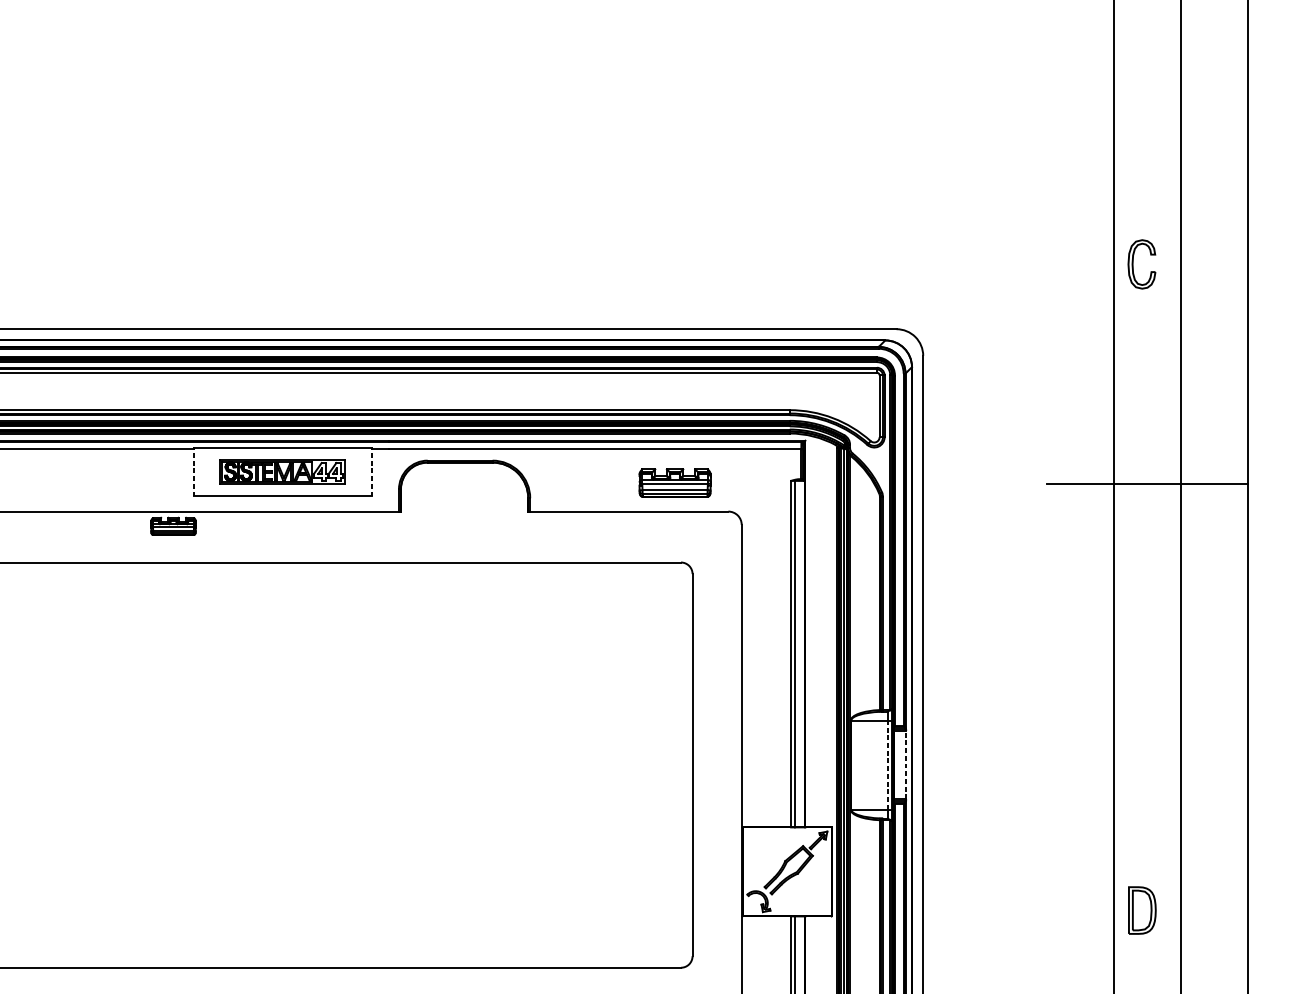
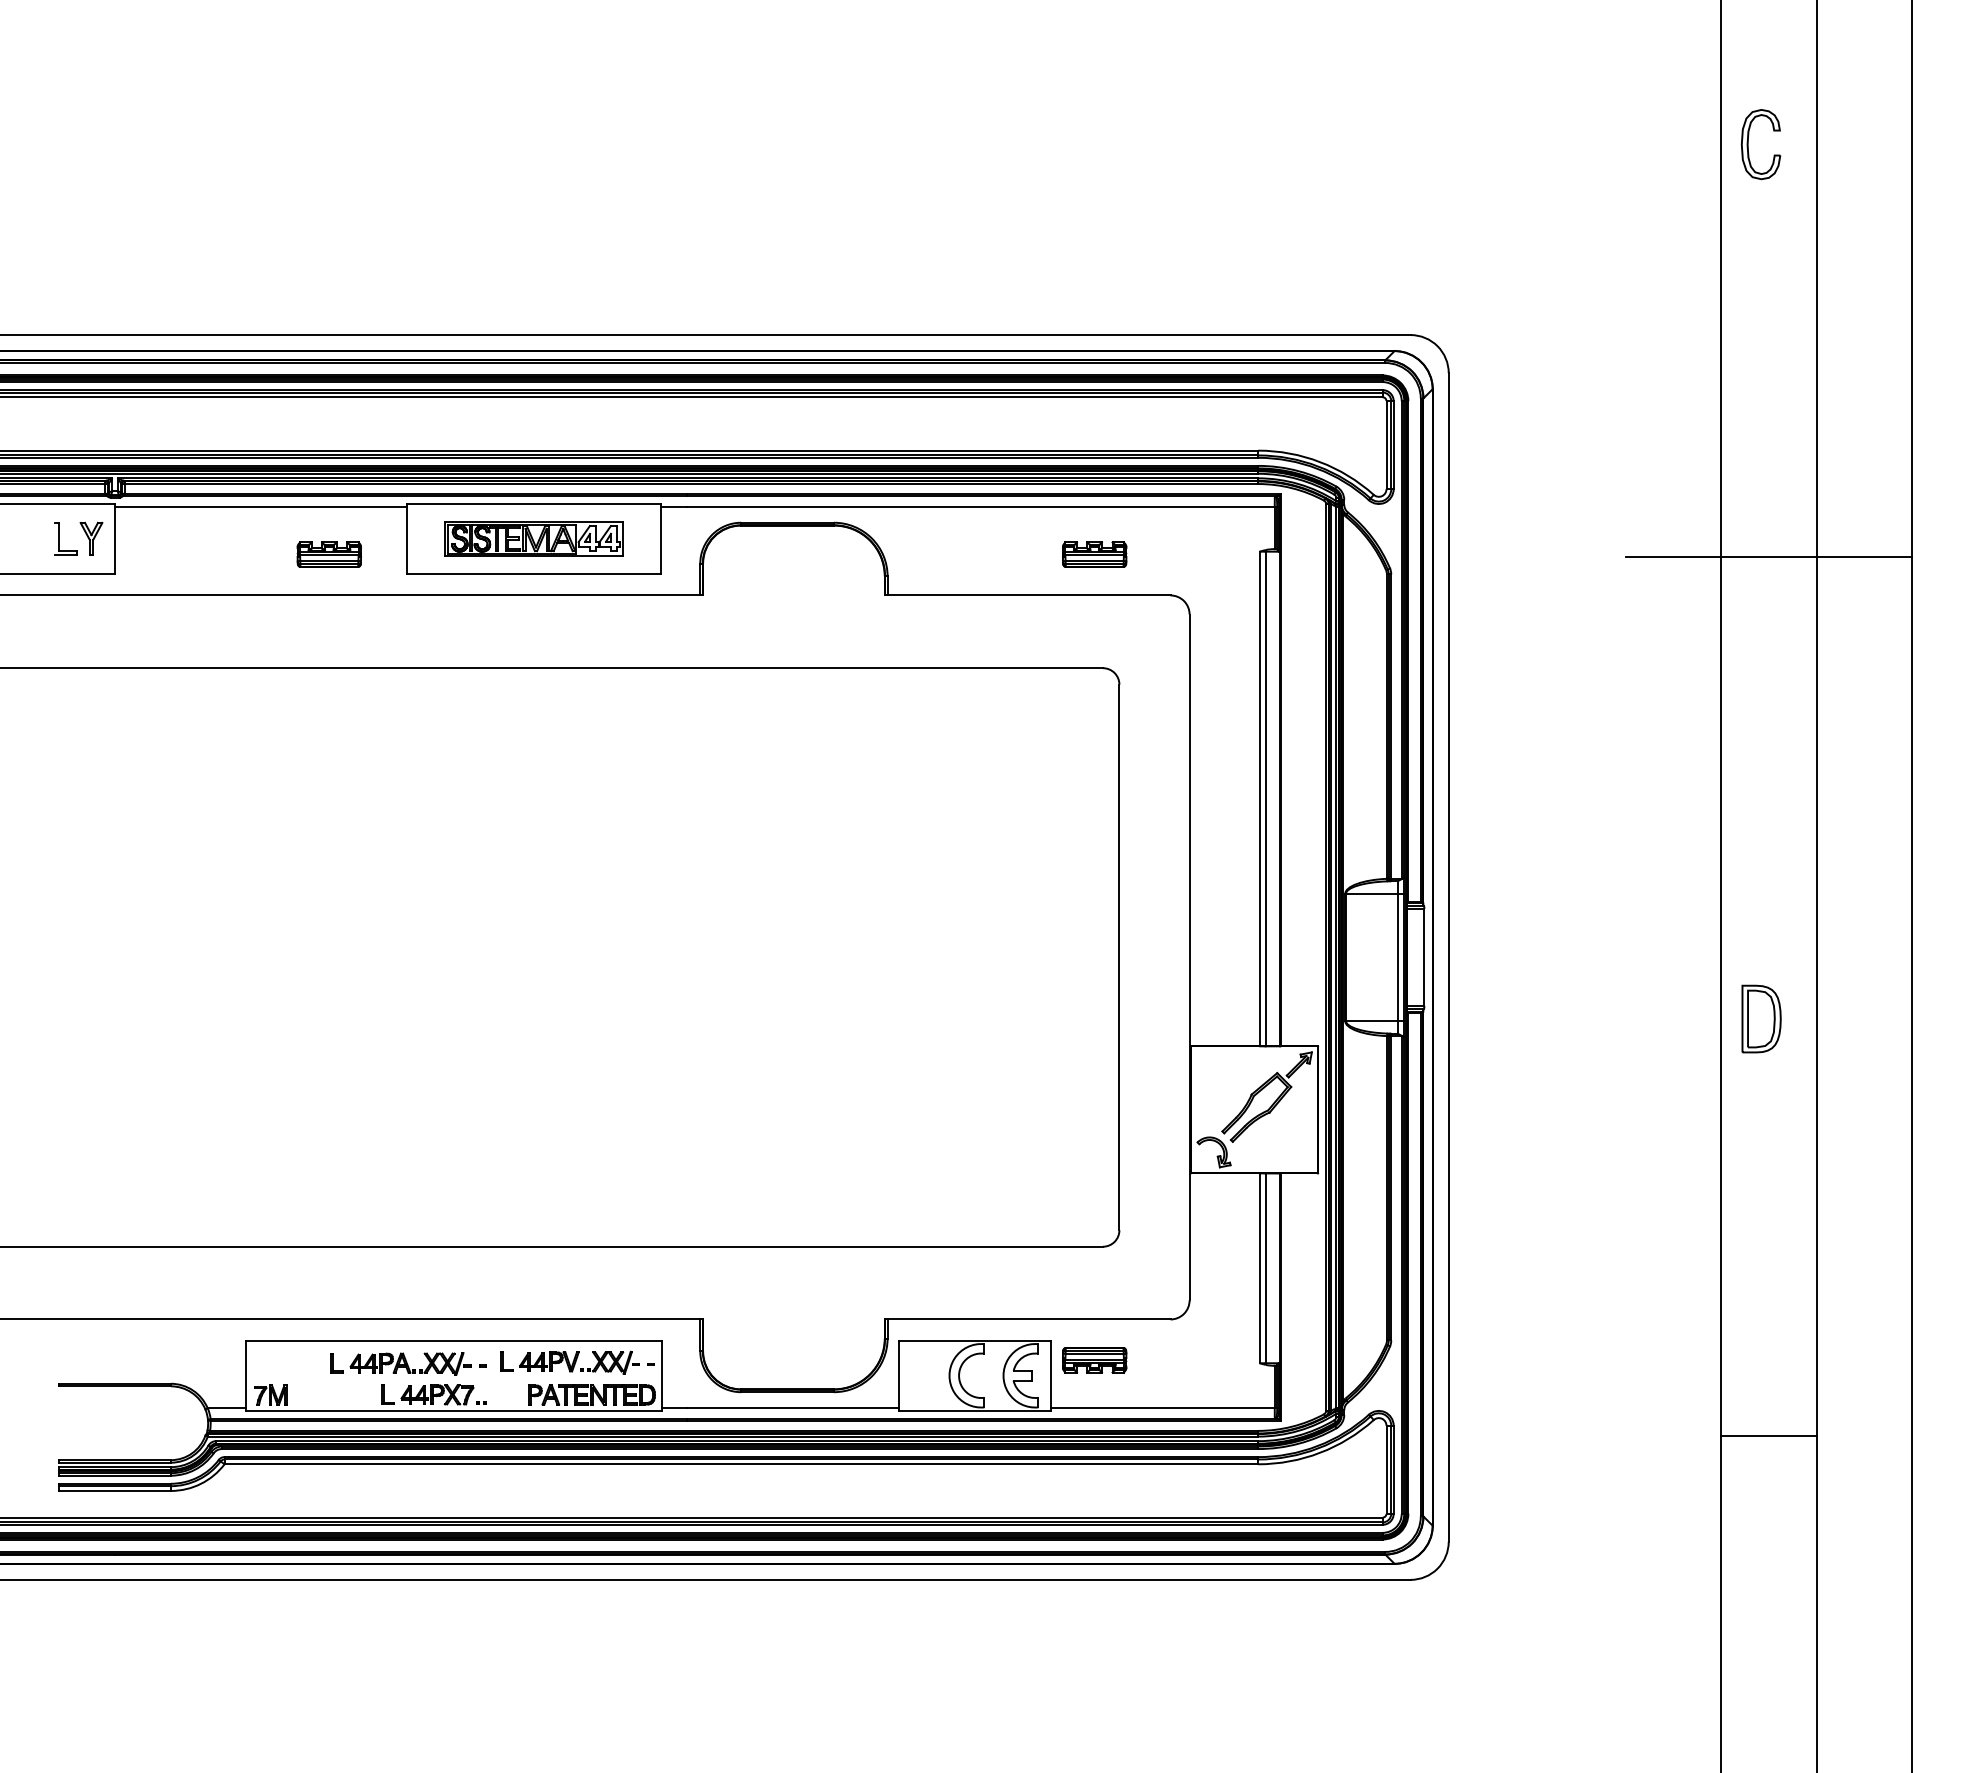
part: (1133, 264) -> (1748, 144), moved
line: (193, 473) -> (407, 540), dashed -> solid
line: (371, 473) -> (661, 540), dashed -> solid
part: (675, 482) -> (1094, 554), size x0.62
part: (172, 526) -> (328, 554), moved
line: (887, 765) -> (1397, 957), dashed -> solid
line: (906, 765) -> (1424, 957), dashed -> solid
part: (1142, 910) -> (1761, 1018), moved

